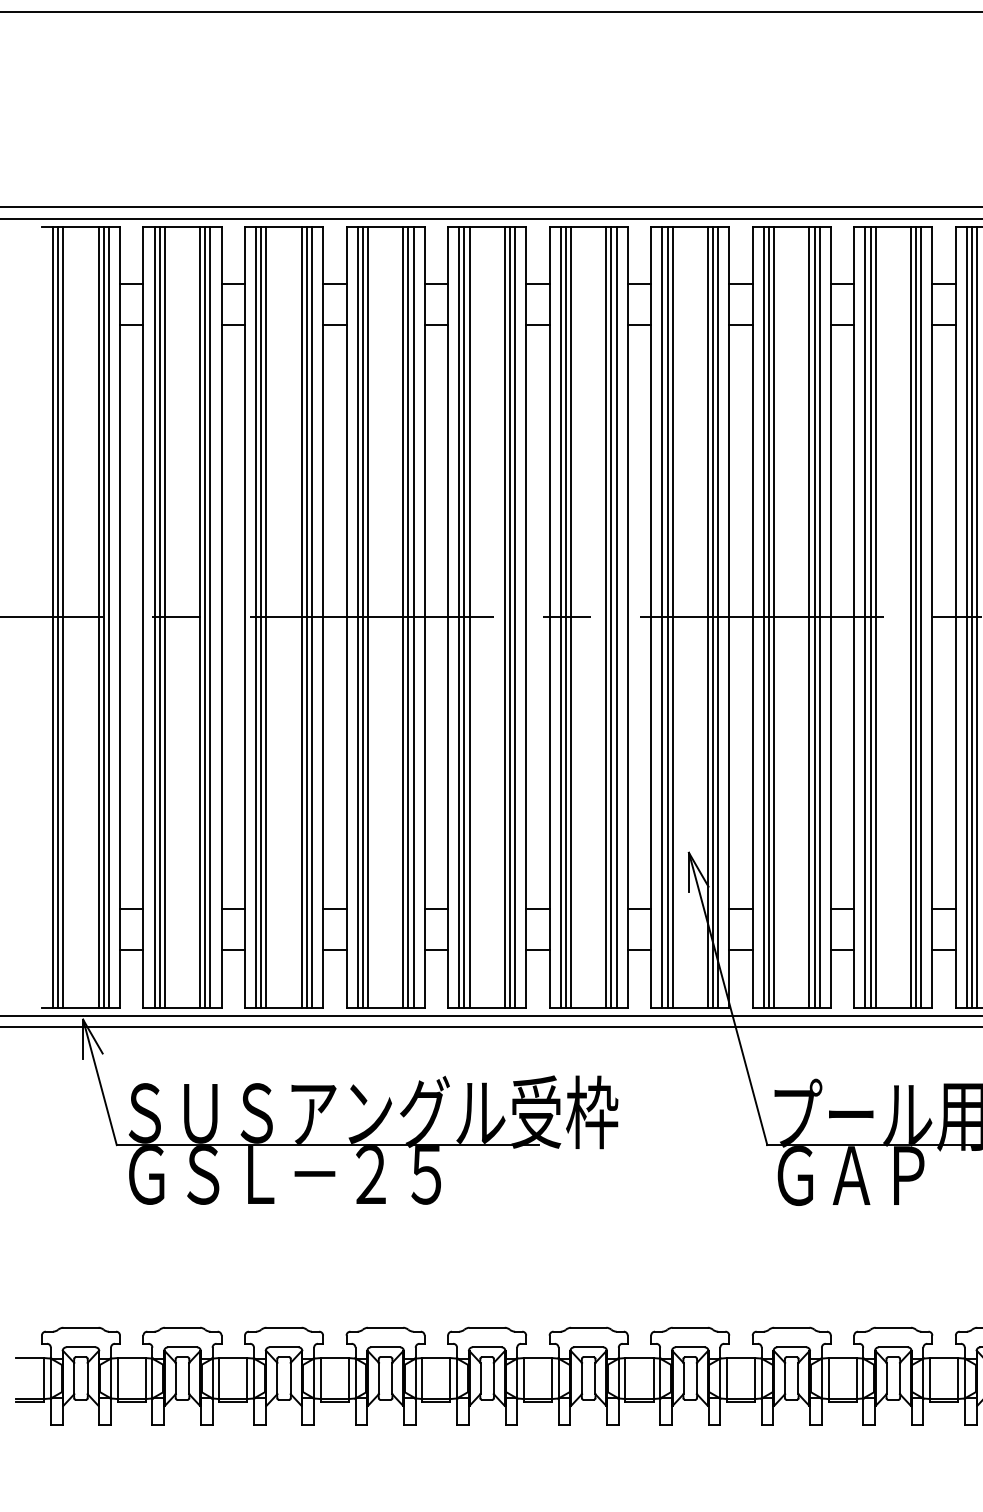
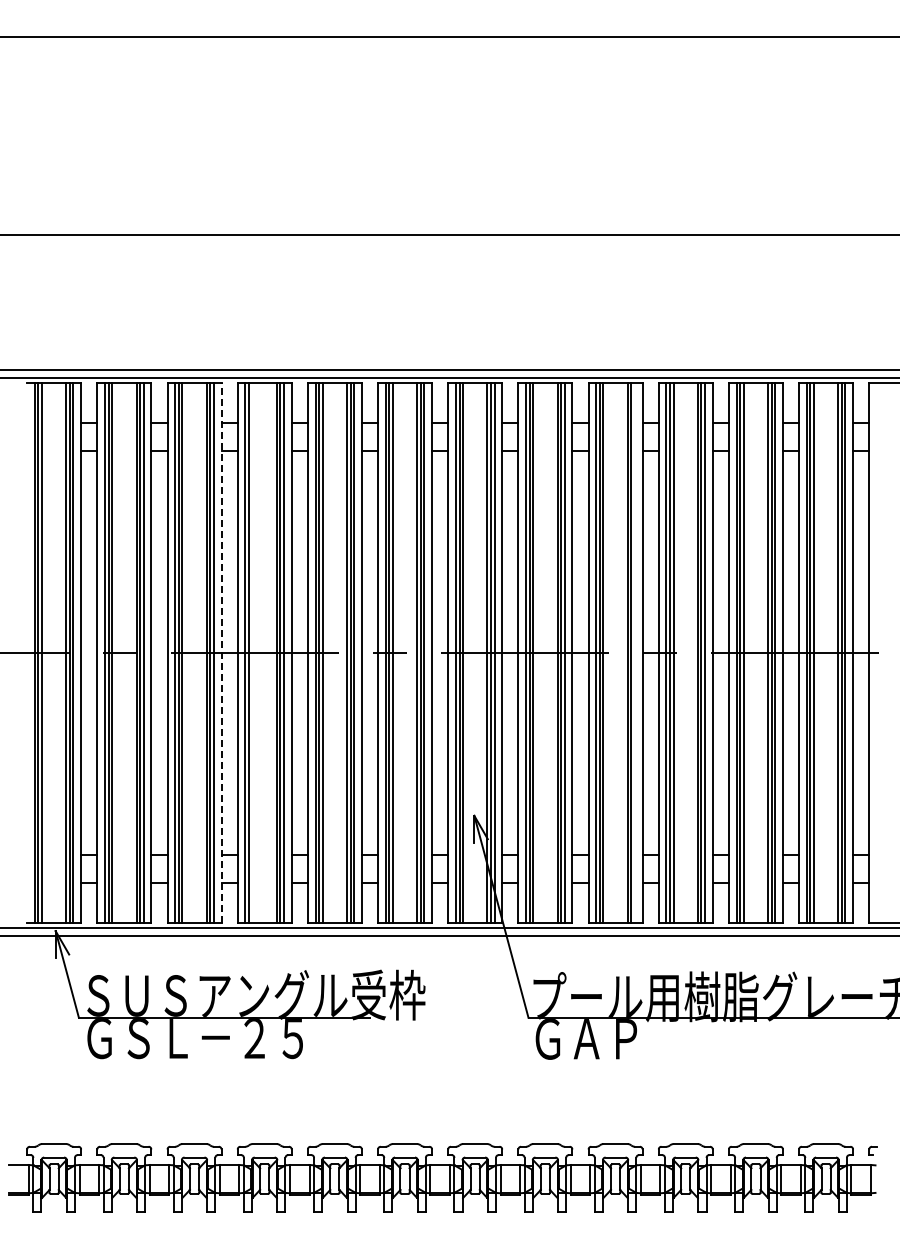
line: (367, 616) -> (252, 652), removed
line: (920, 616) -> (634, 652), removed
line: (323, 617) -> (221, 653), solid -> dashed

